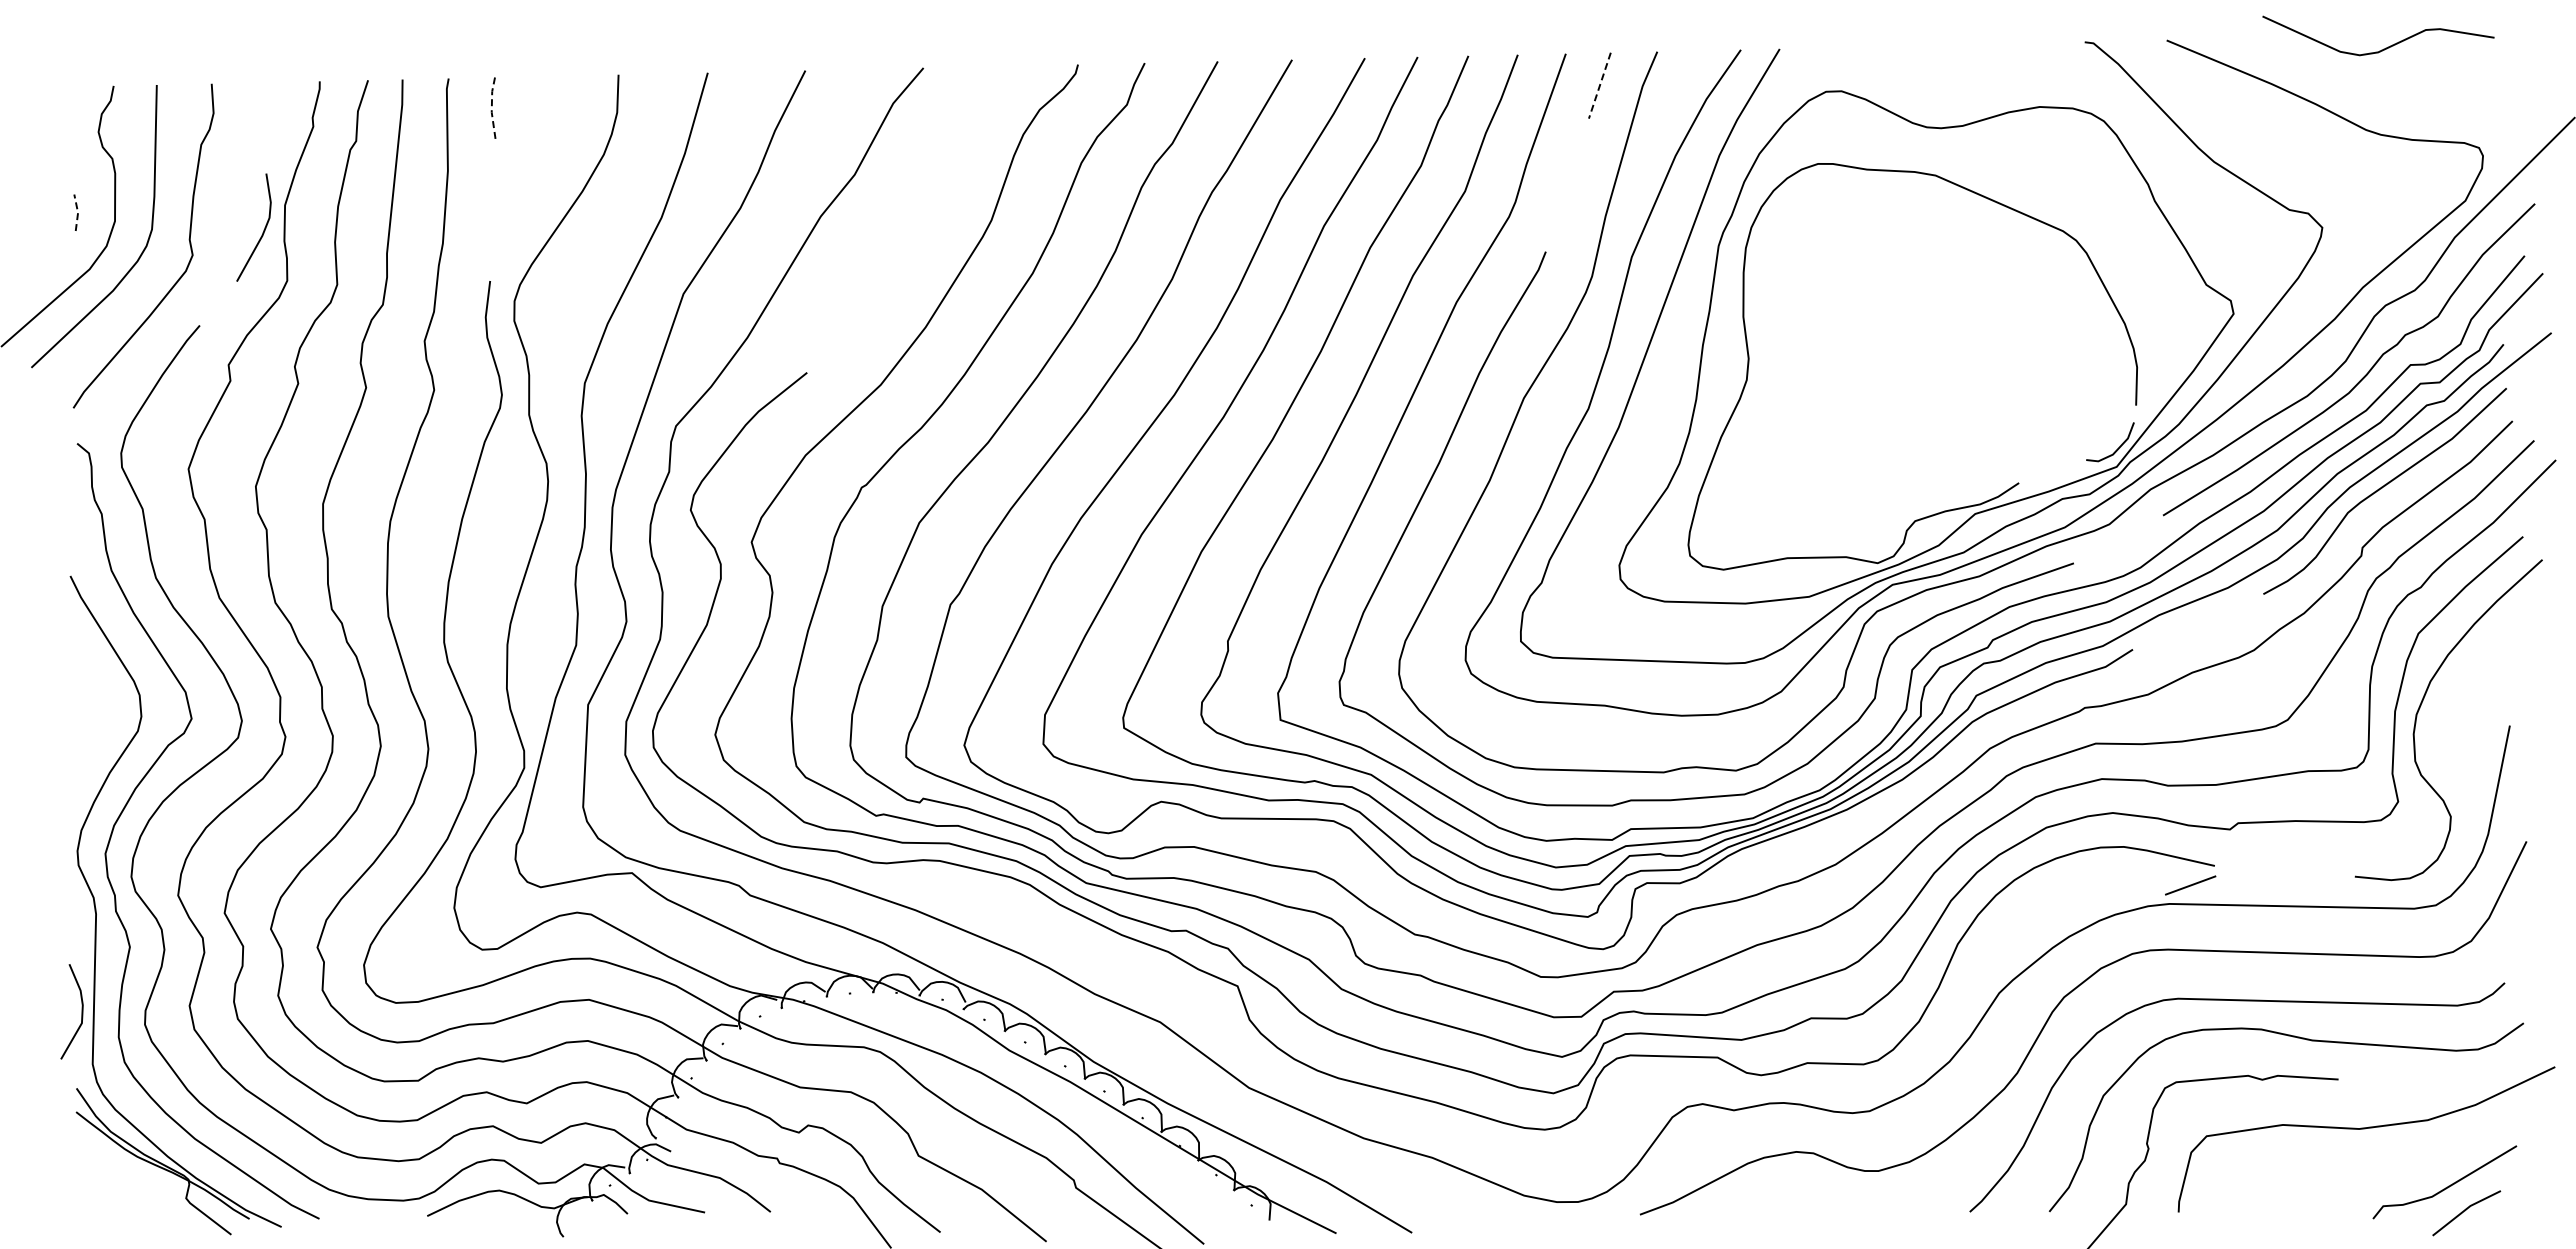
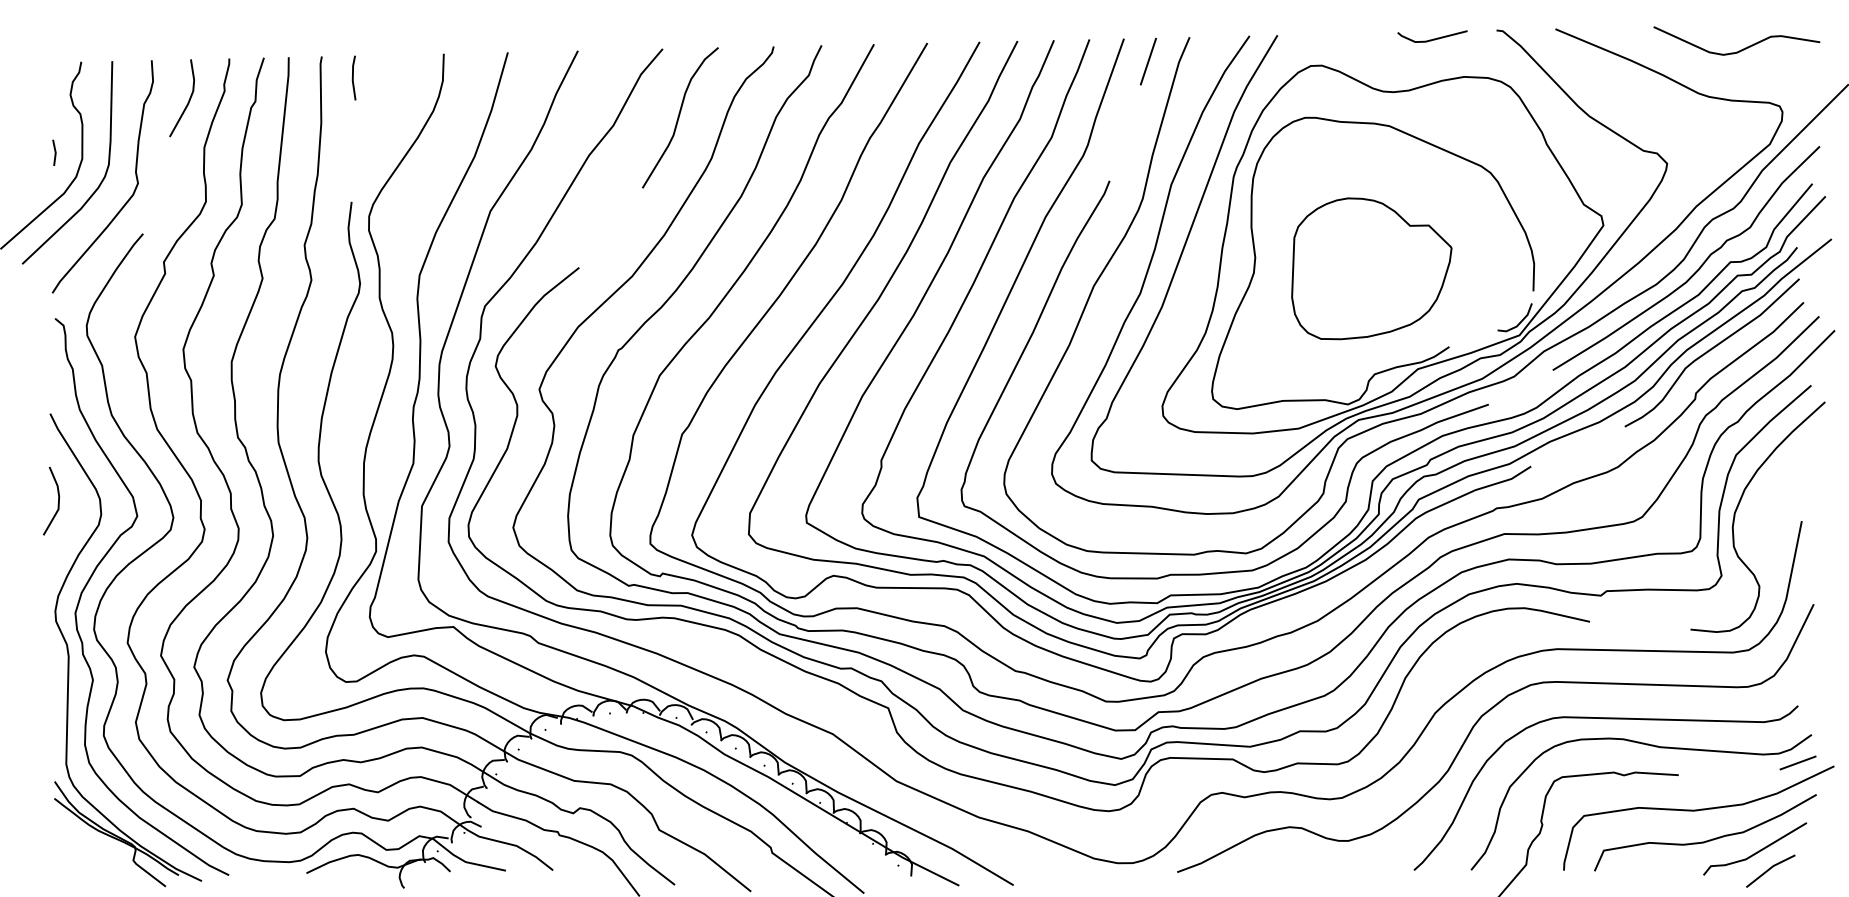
curve: (2385, 47) -> (1741, 49), moved
line: (1995, 54) -> (1432, 39), added
line: (1599, 85) -> (1148, 61), dashed -> solid
line: (491, 108) -> (352, 78), dashed -> solid
curve: (946, 163) -> (679, 117), added
line: (78, 212) -> (56, 152), dashed -> solid
line: (262, 232) -> (188, 101), moved
part: (1911, 374) -> (1372, 269), added
line: (2190, 885) -> (1797, 762), moved
line: (81, 1011) -> (58, 500), moved
curve: (2377, 1170) -> (1706, 840), added

